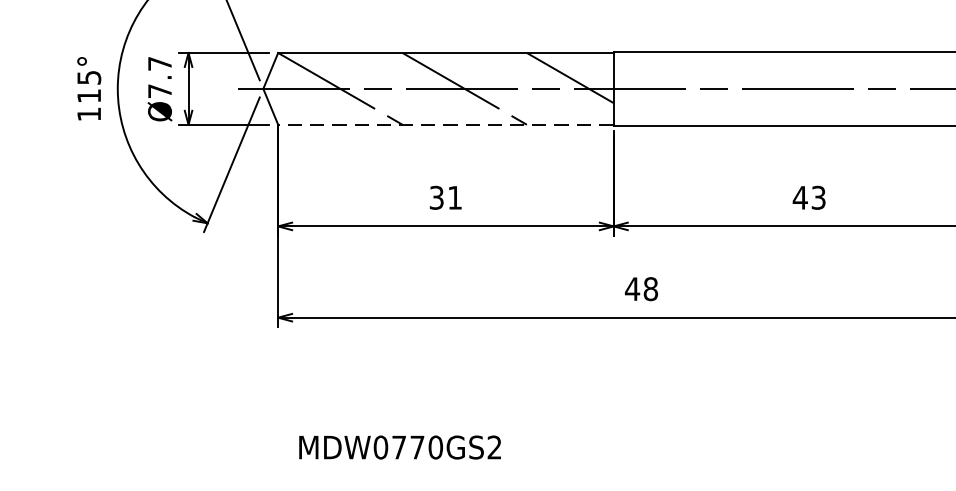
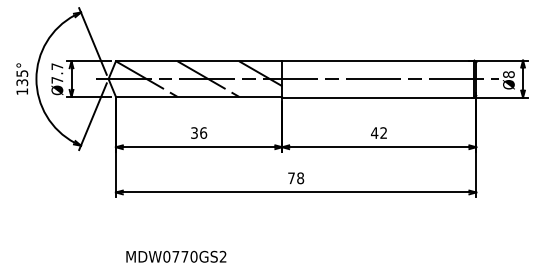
text: (89, 95) -> (22, 82), 115° -> 135°
line: (444, 124) -> (198, 96), dashed -> solid
text: (454, 196) -> (203, 132), 31 -> 36
text: (818, 196) -> (383, 132), 43 -> 42
text: (632, 289) -> (291, 178), 48 -> 78

